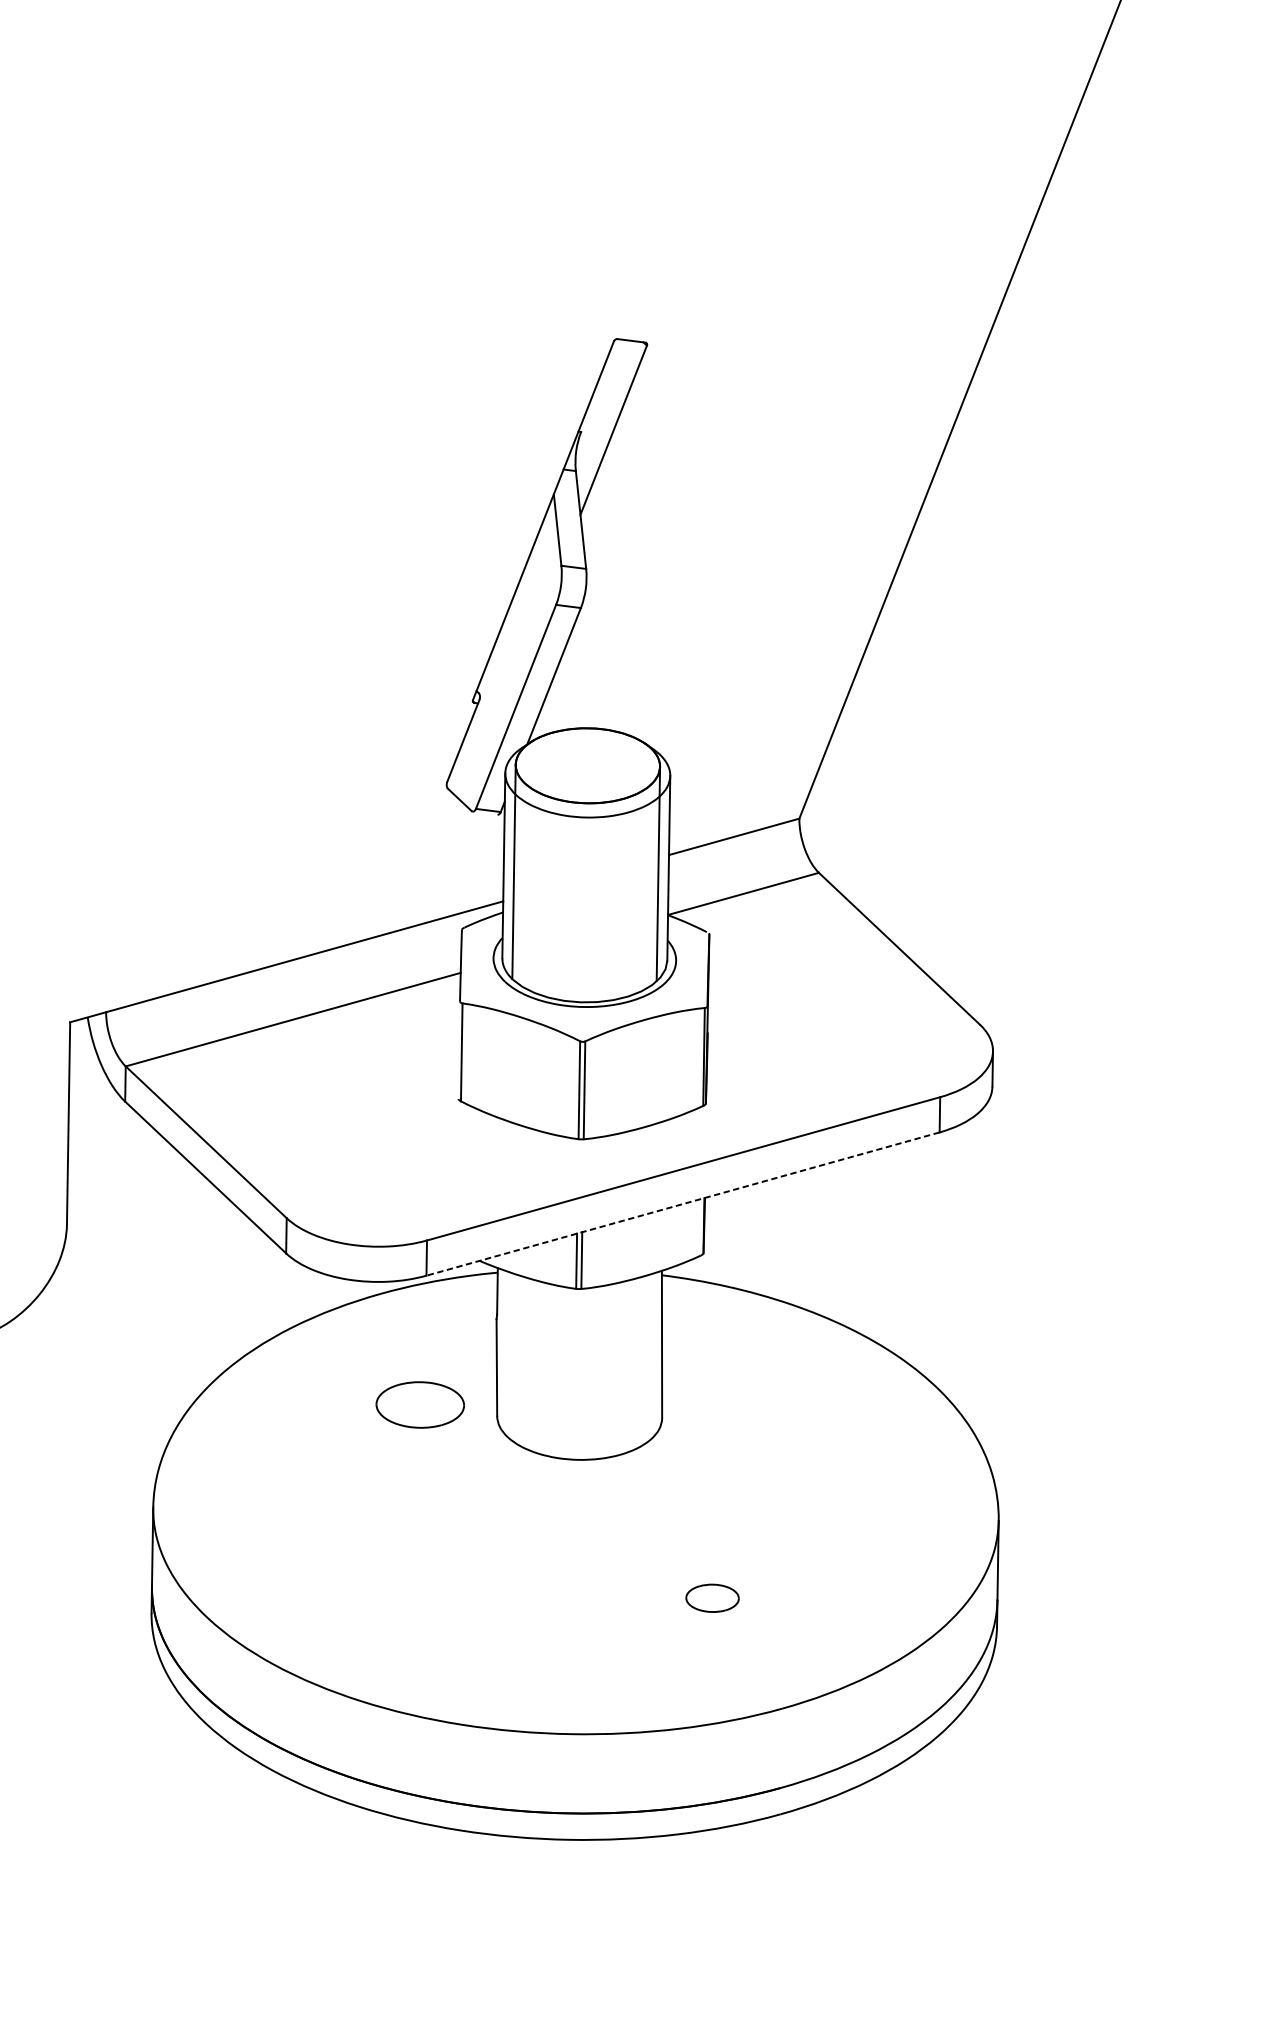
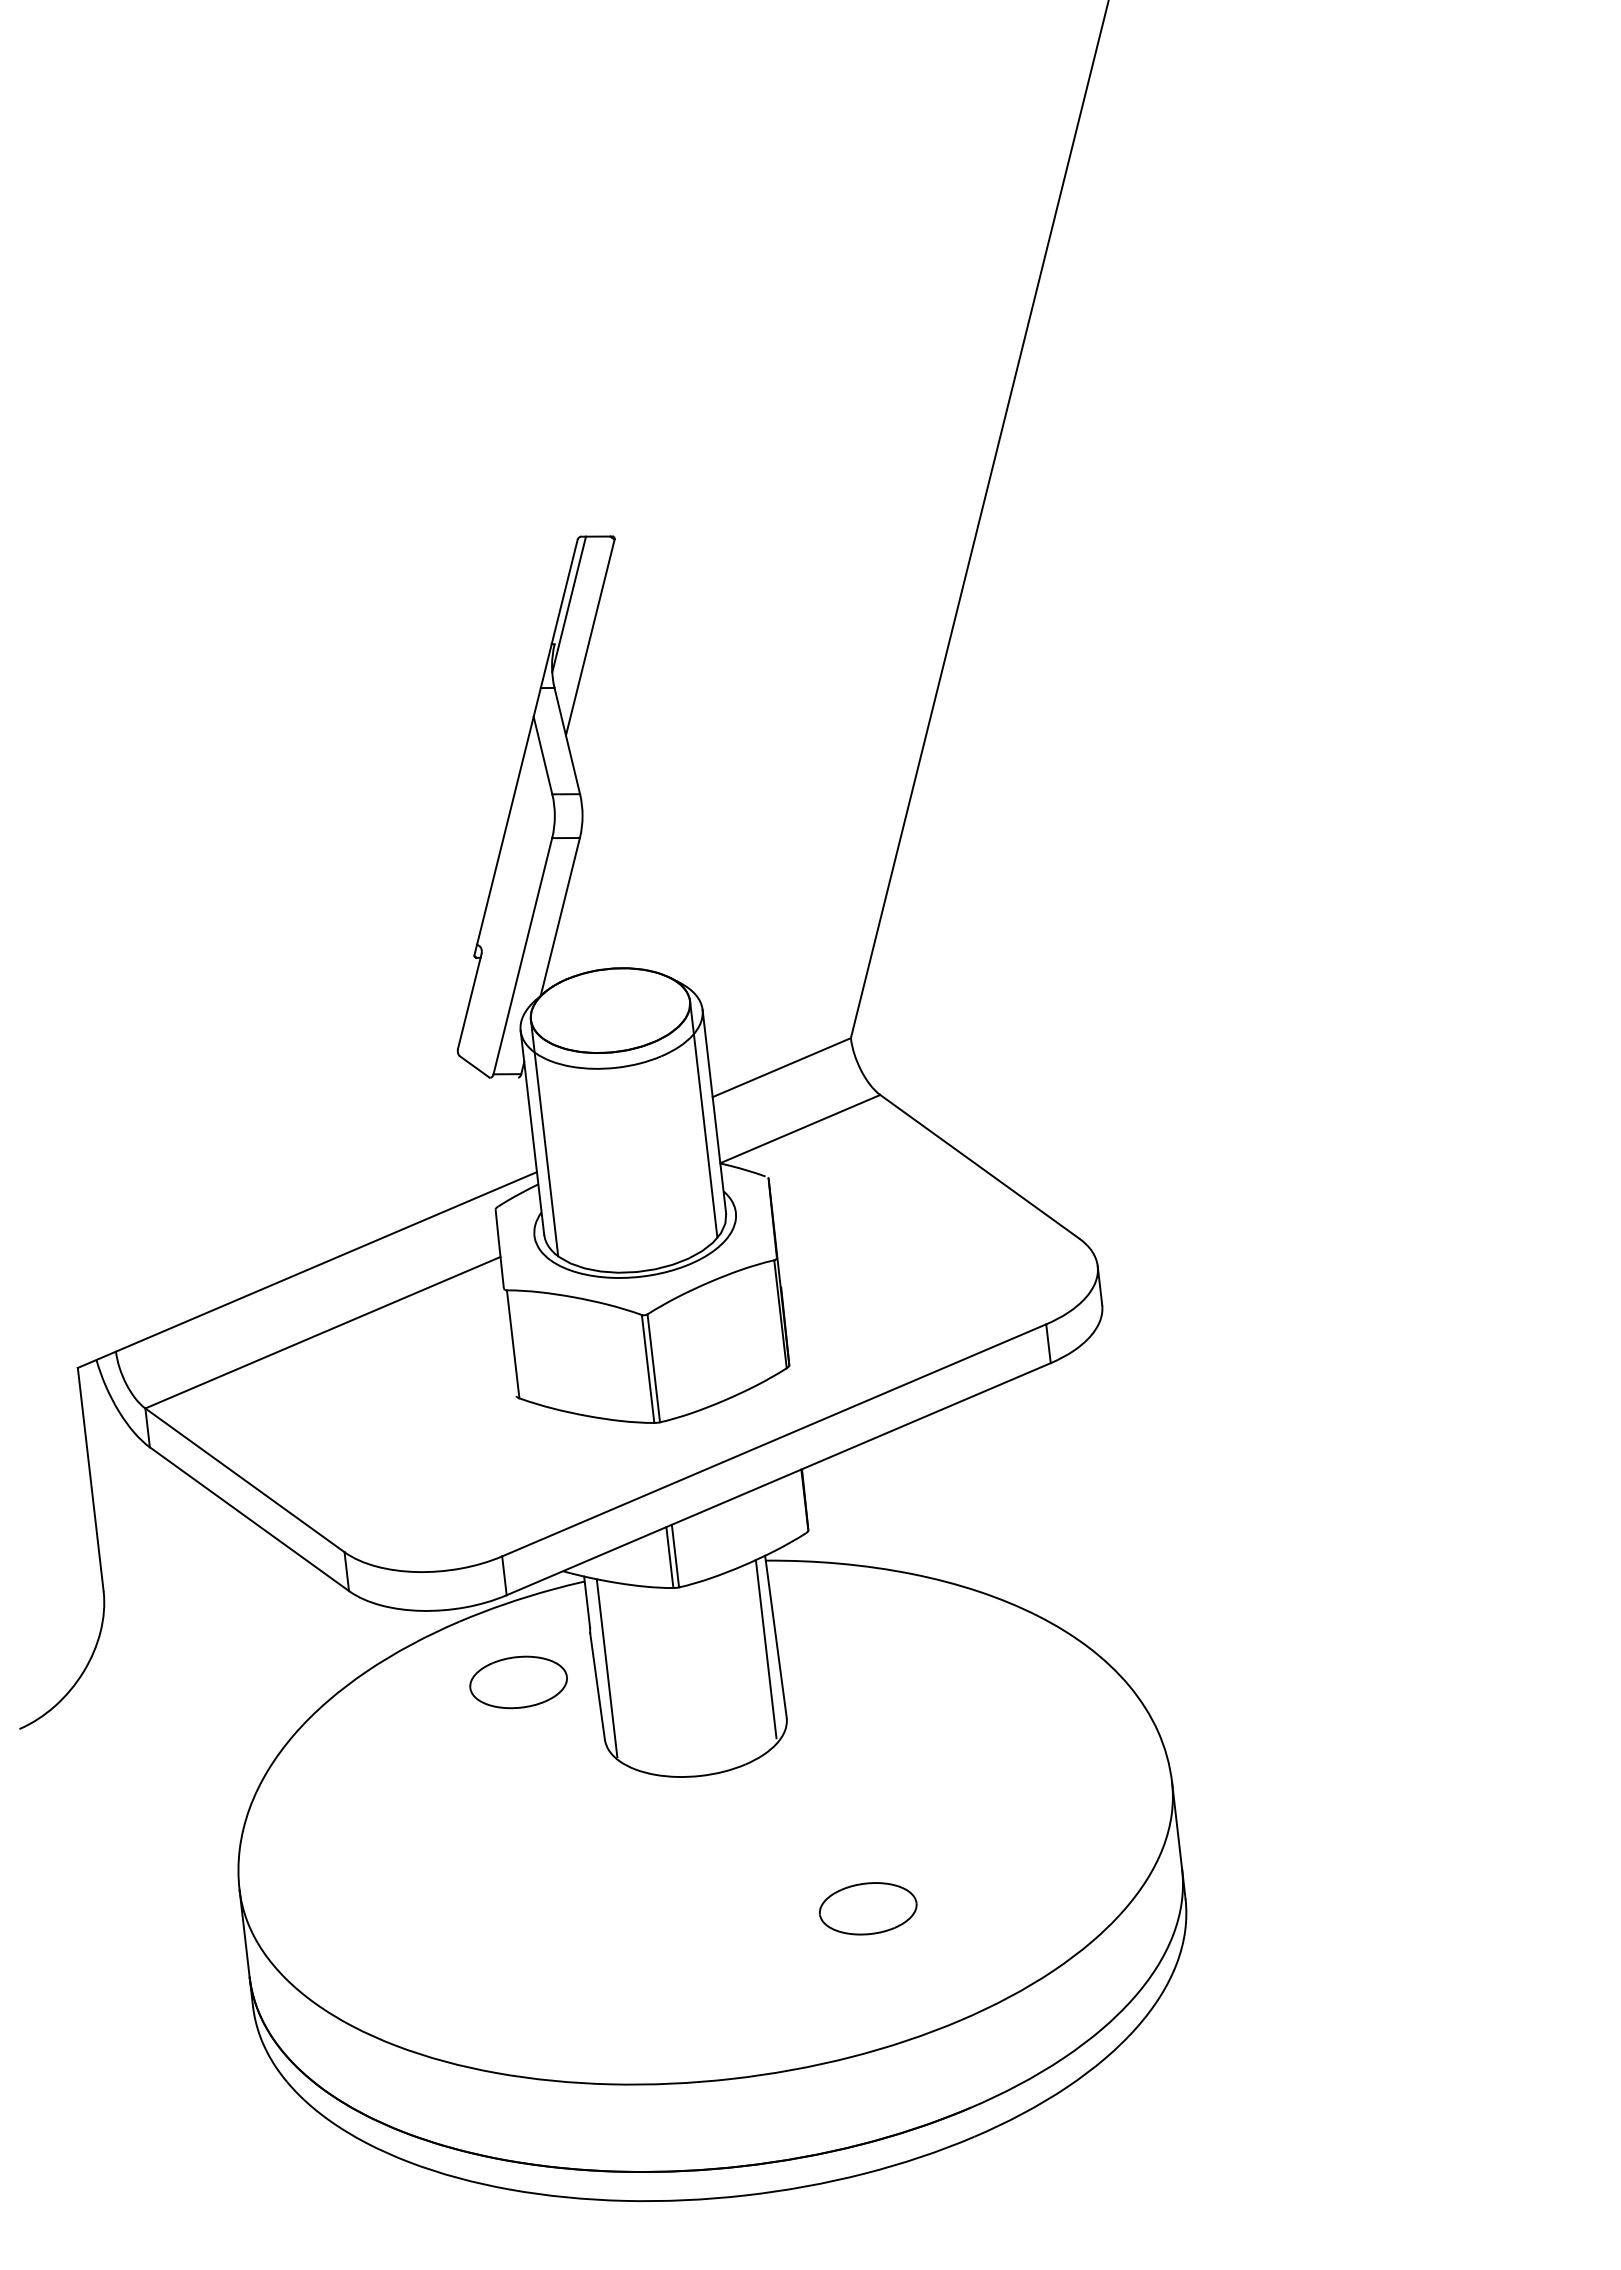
line: (599, 398) -> (569, 604), added
line: (682, 1204) -> (778, 1479), dashed -> solid
line: (506, 1352) -> (606, 1668), added
line: (651, 1354) -> (765, 1649), added
part: (420, 1405) -> (518, 1682), moved
part: (712, 1598) -> (868, 1908), size x1.67

